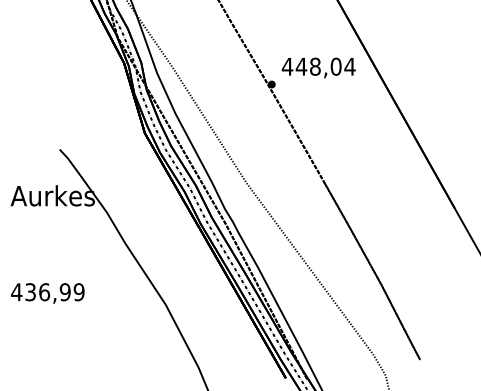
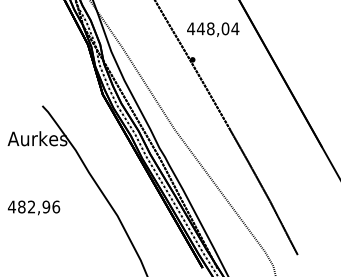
text: (318, 67) -> (213, 29), moved
text: (54, 292) -> (38, 207), 436,99 -> 482,96

